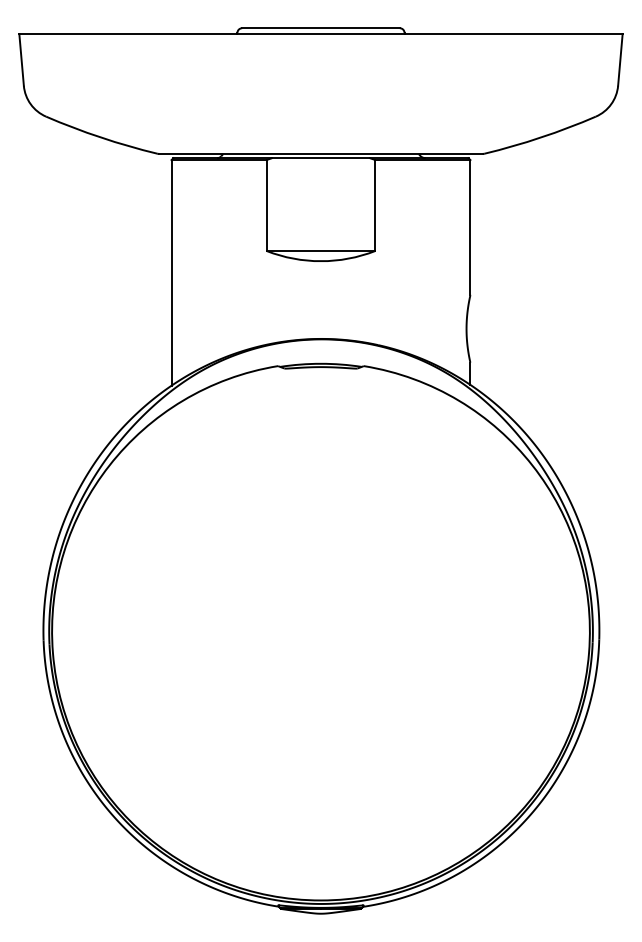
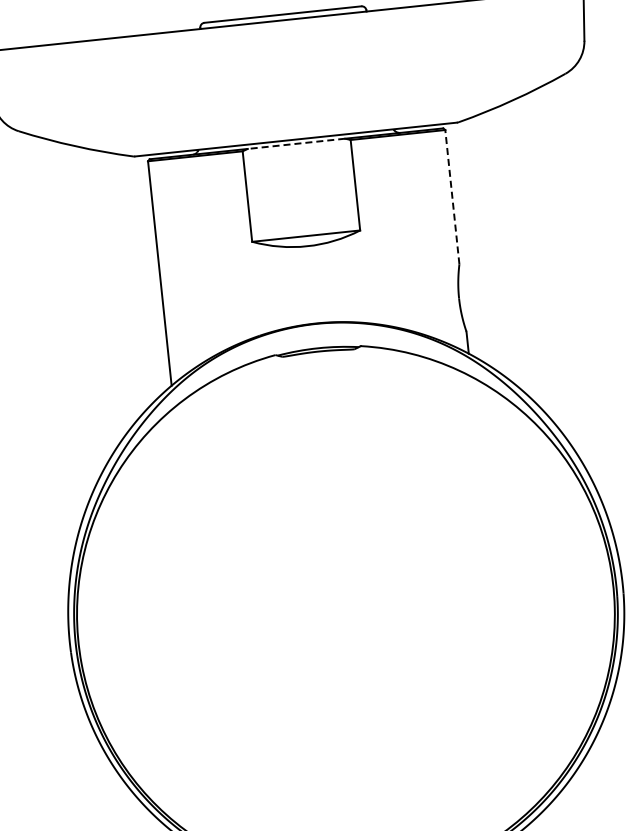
line: (321, 158) -> (297, 144), solid -> dashed
line: (470, 227) -> (452, 197), solid -> dashed

